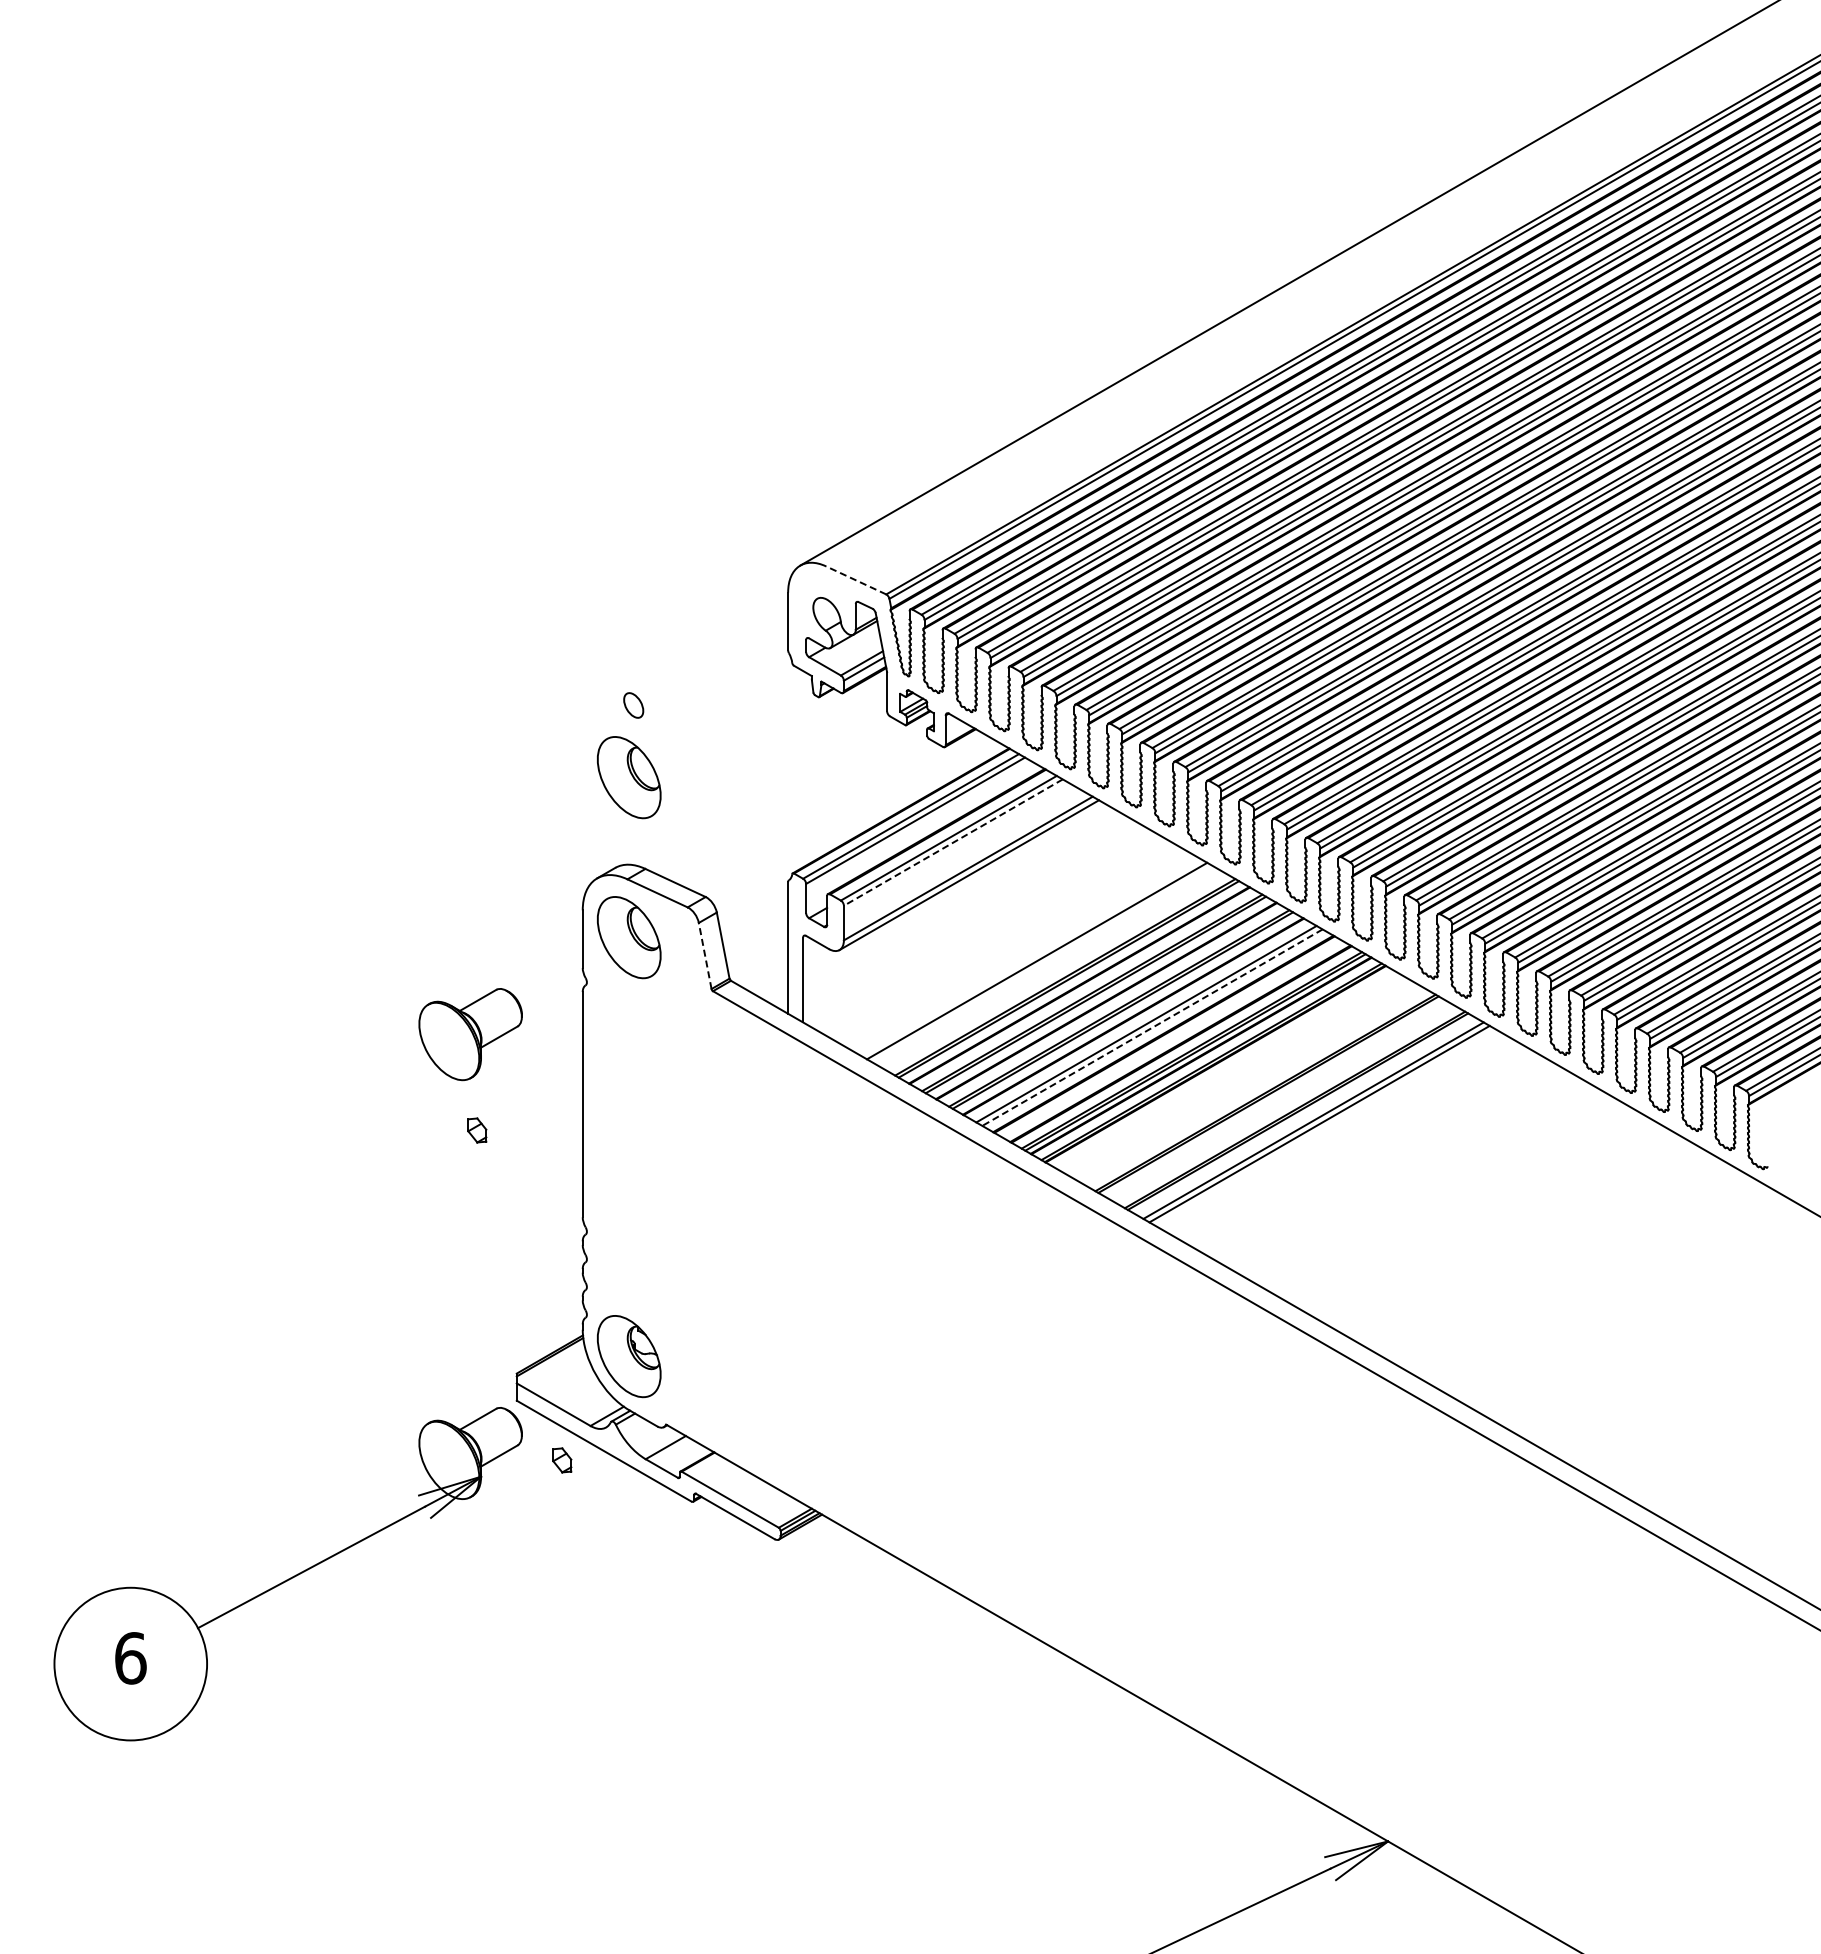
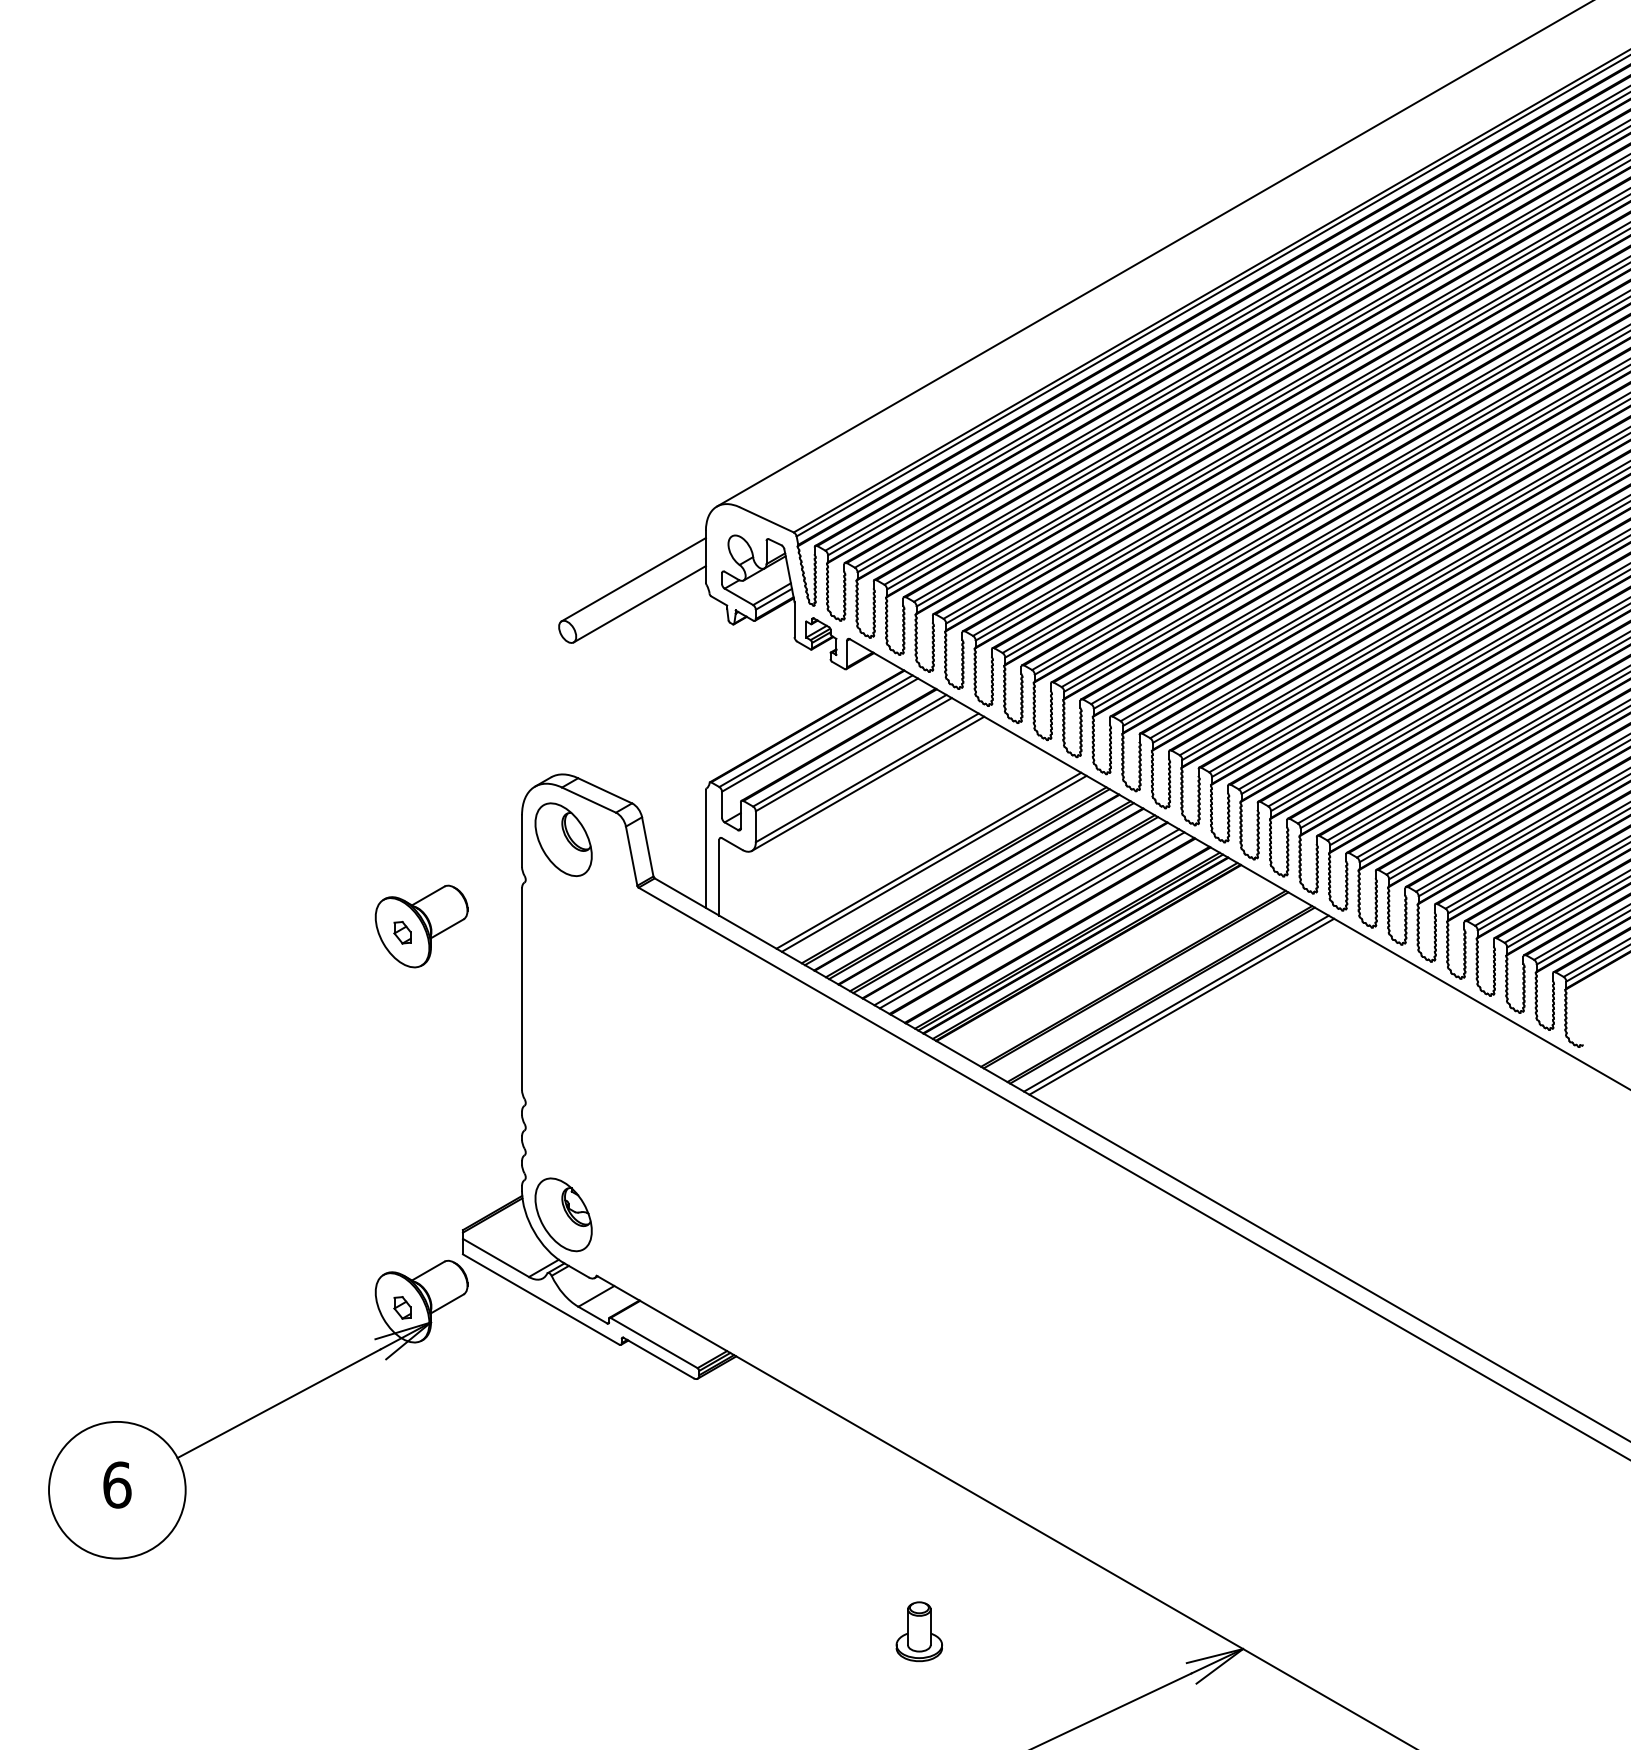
line: (855, 580) -> (766, 519), dashed -> solid
line: (707, 646) -> (633, 579), added
line: (714, 674) -> (640, 604), added
part: (629, 777) -> (563, 696), removed
line: (952, 842) -> (853, 754), dashed -> solid
line: (705, 956) -> (631, 856), dashed -> solid
line: (1043, 964) -> (934, 863), added
line: (1152, 1027) -> (1032, 920), dashed -> solid
part: (477, 1130) -> (402, 932), moved
part: (562, 1460) -> (402, 1307), moved
part: (1026, 1821) -> (919, 1631), added

